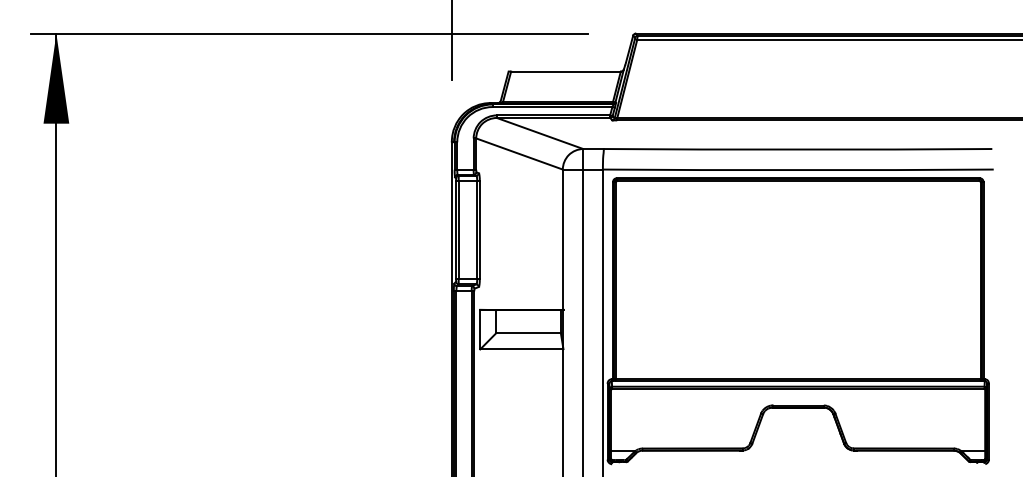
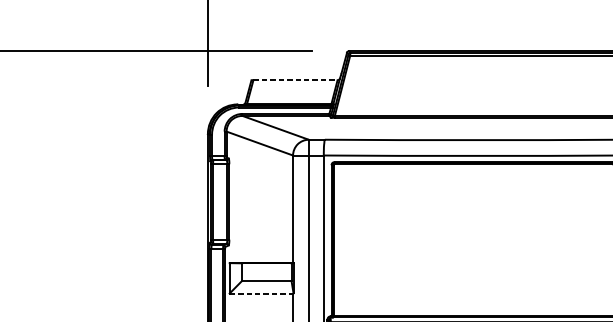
line: (565, 71) -> (295, 80), solid -> dashed
line: (522, 349) -> (262, 293), solid -> dashed

